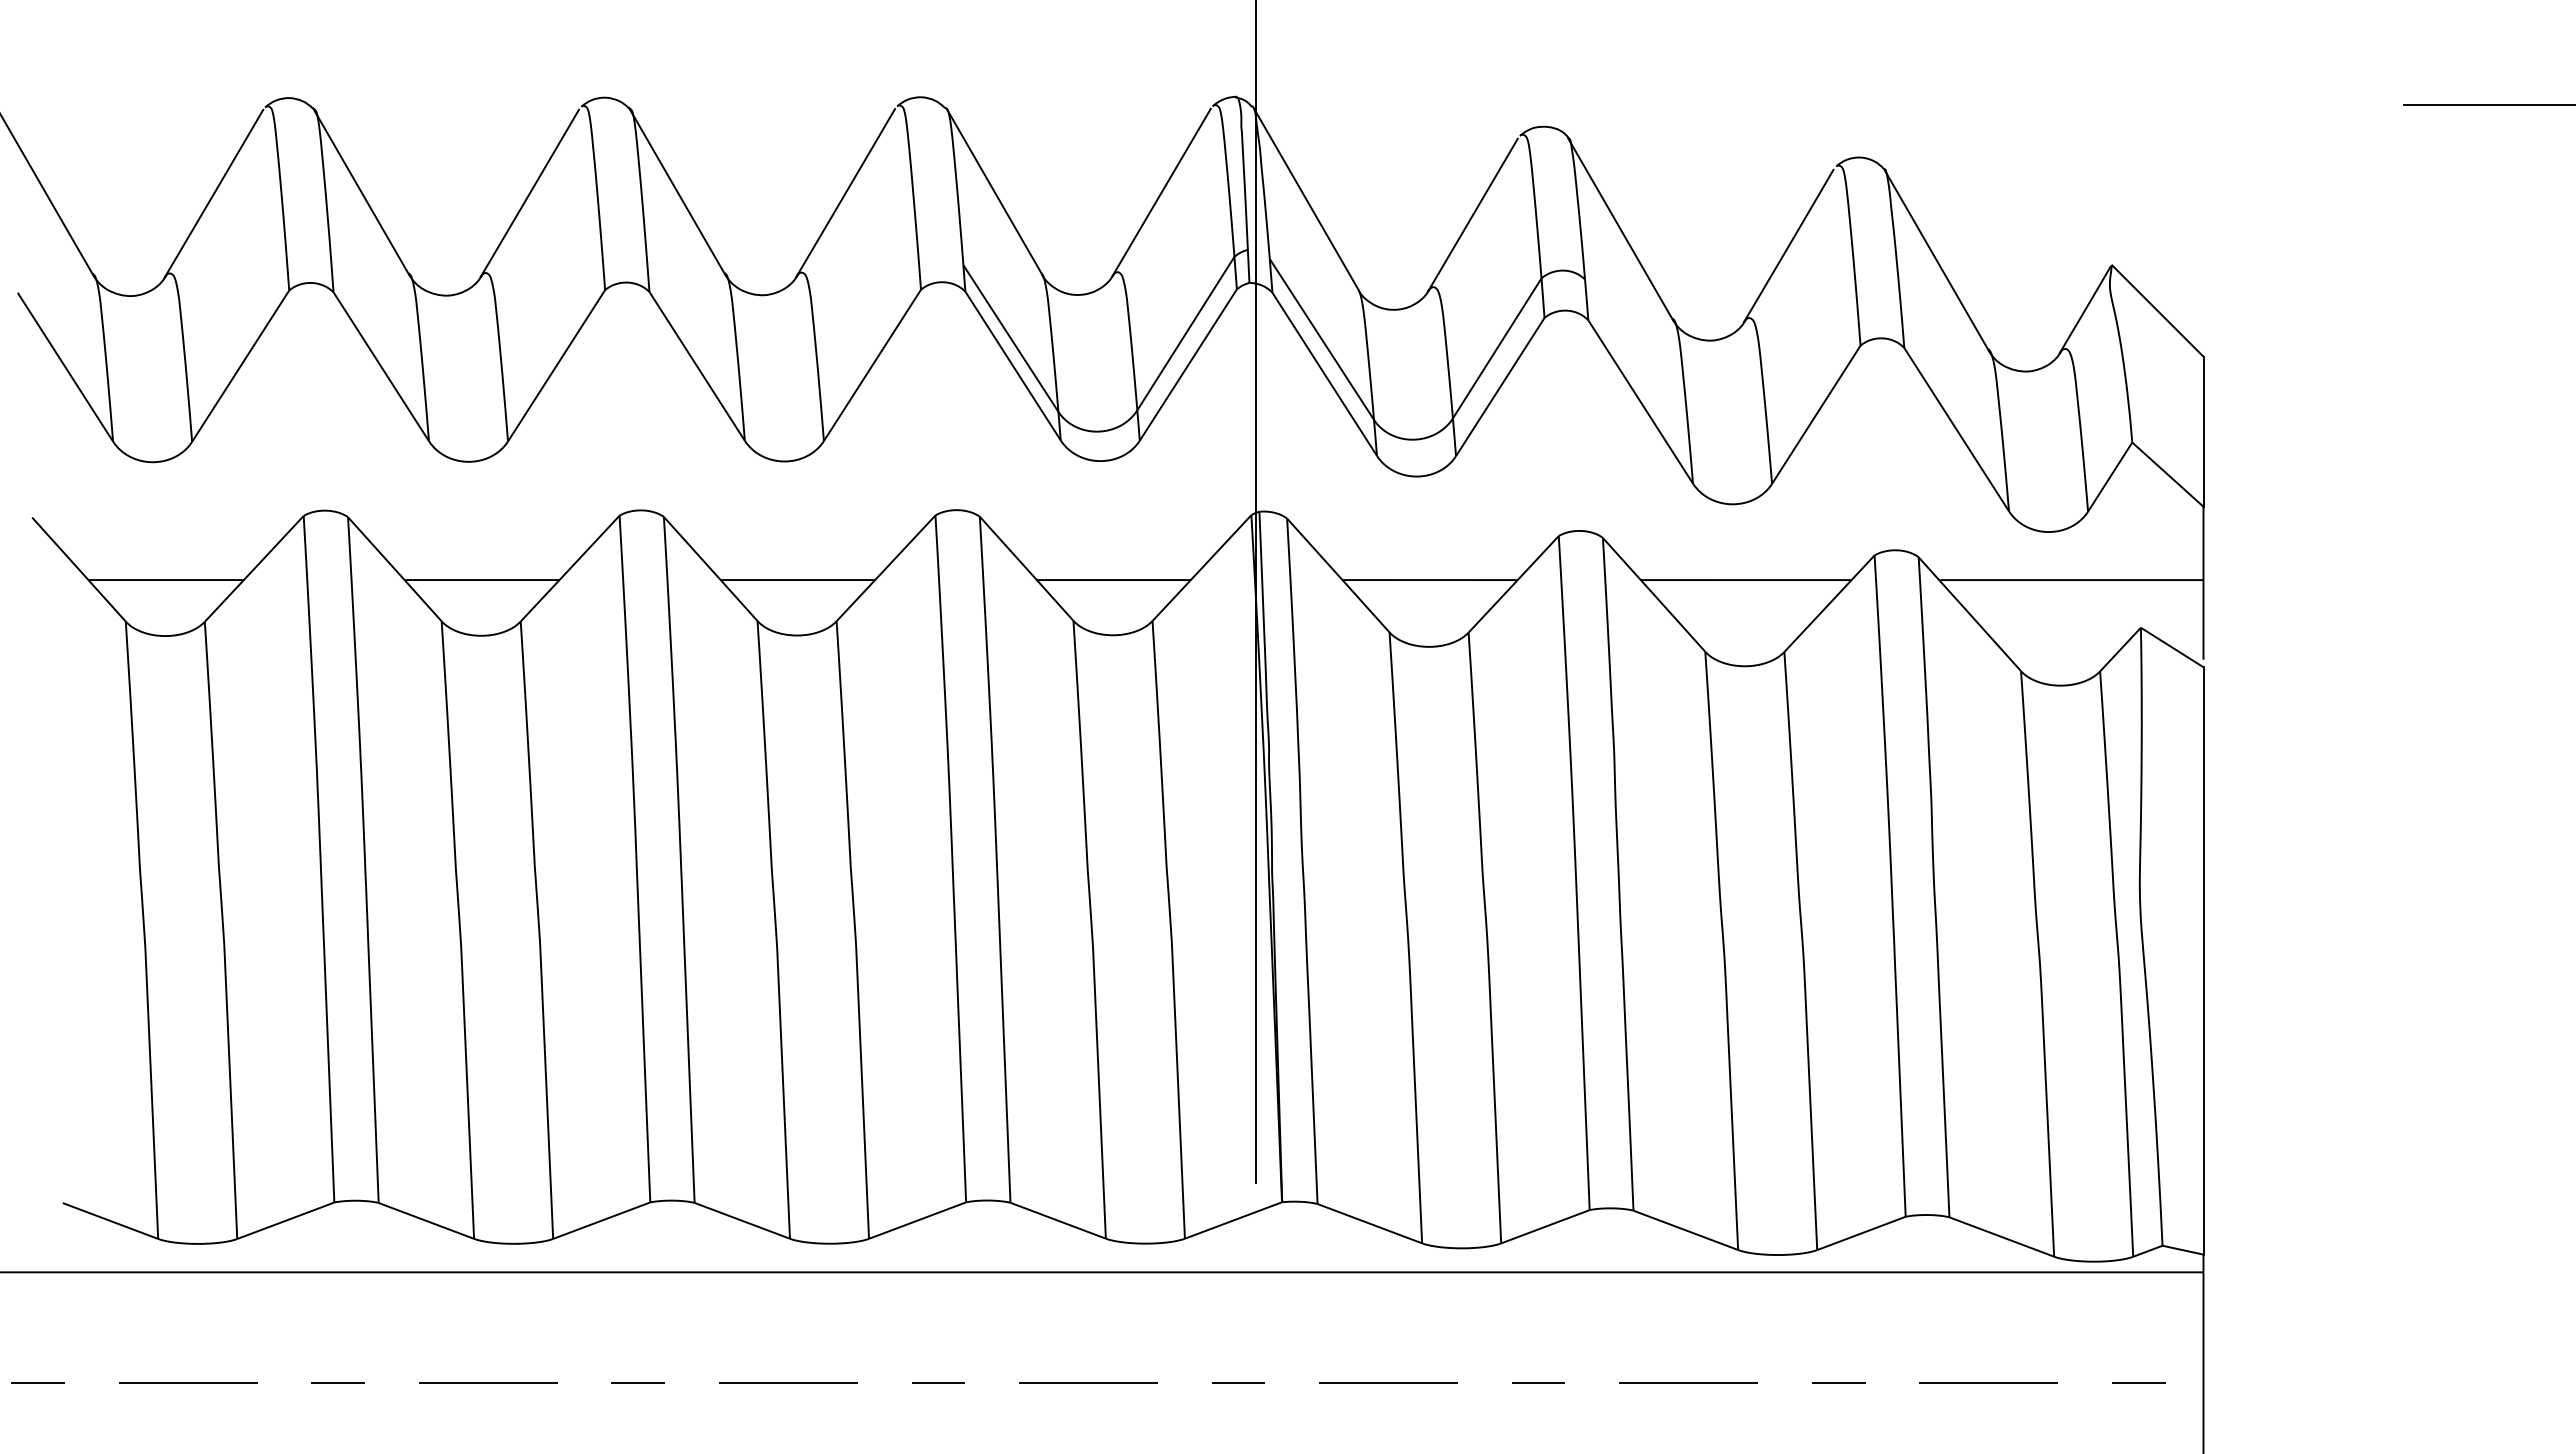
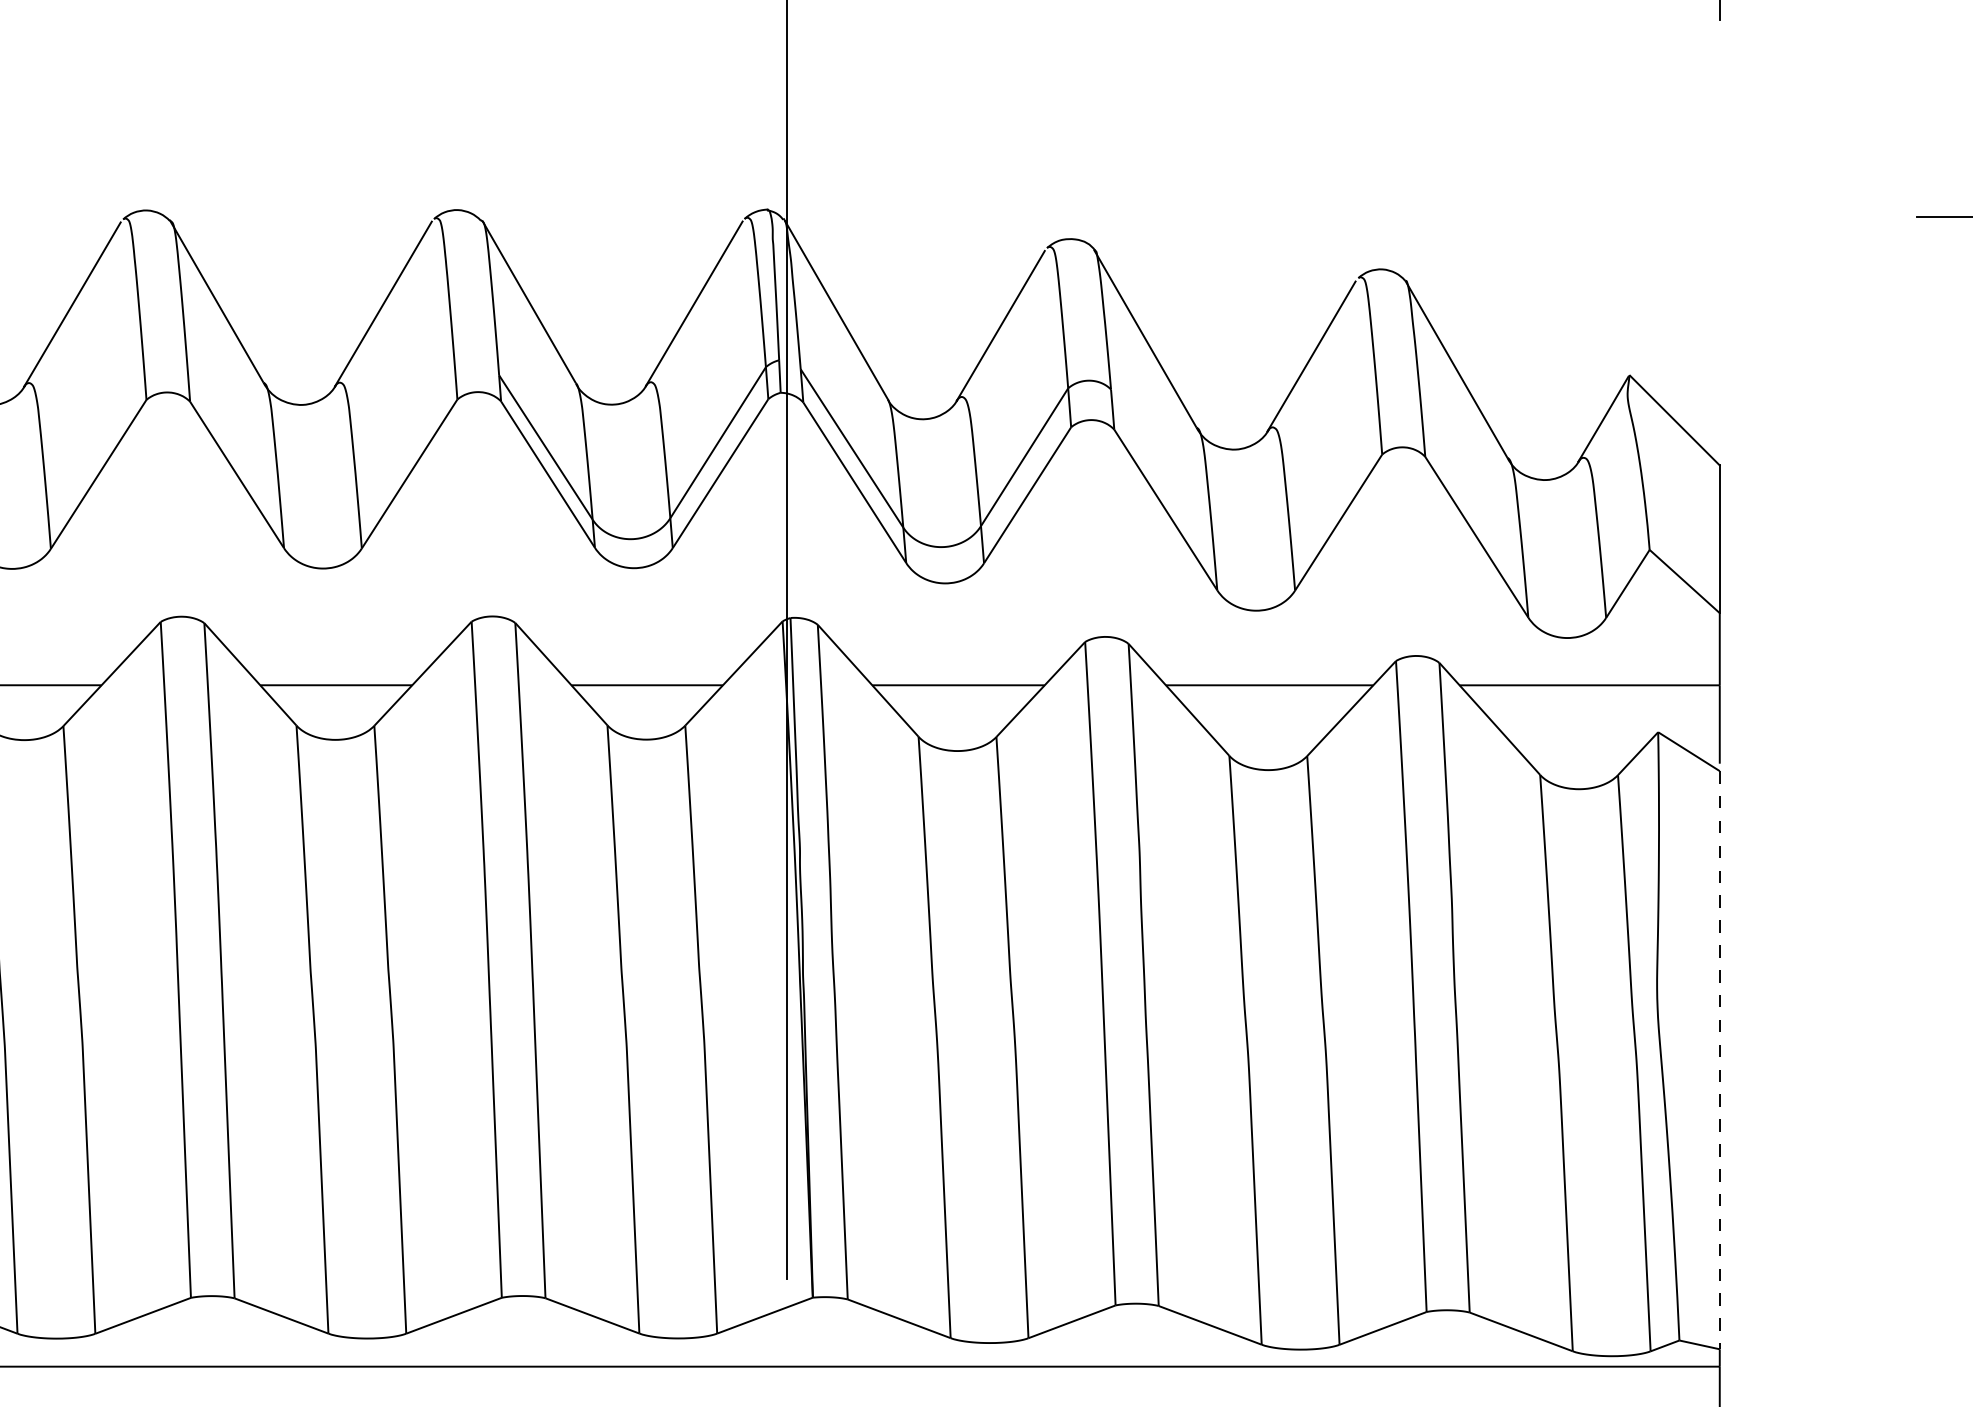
line: (2203, 960) -> (1719, 1059), solid -> dashed

